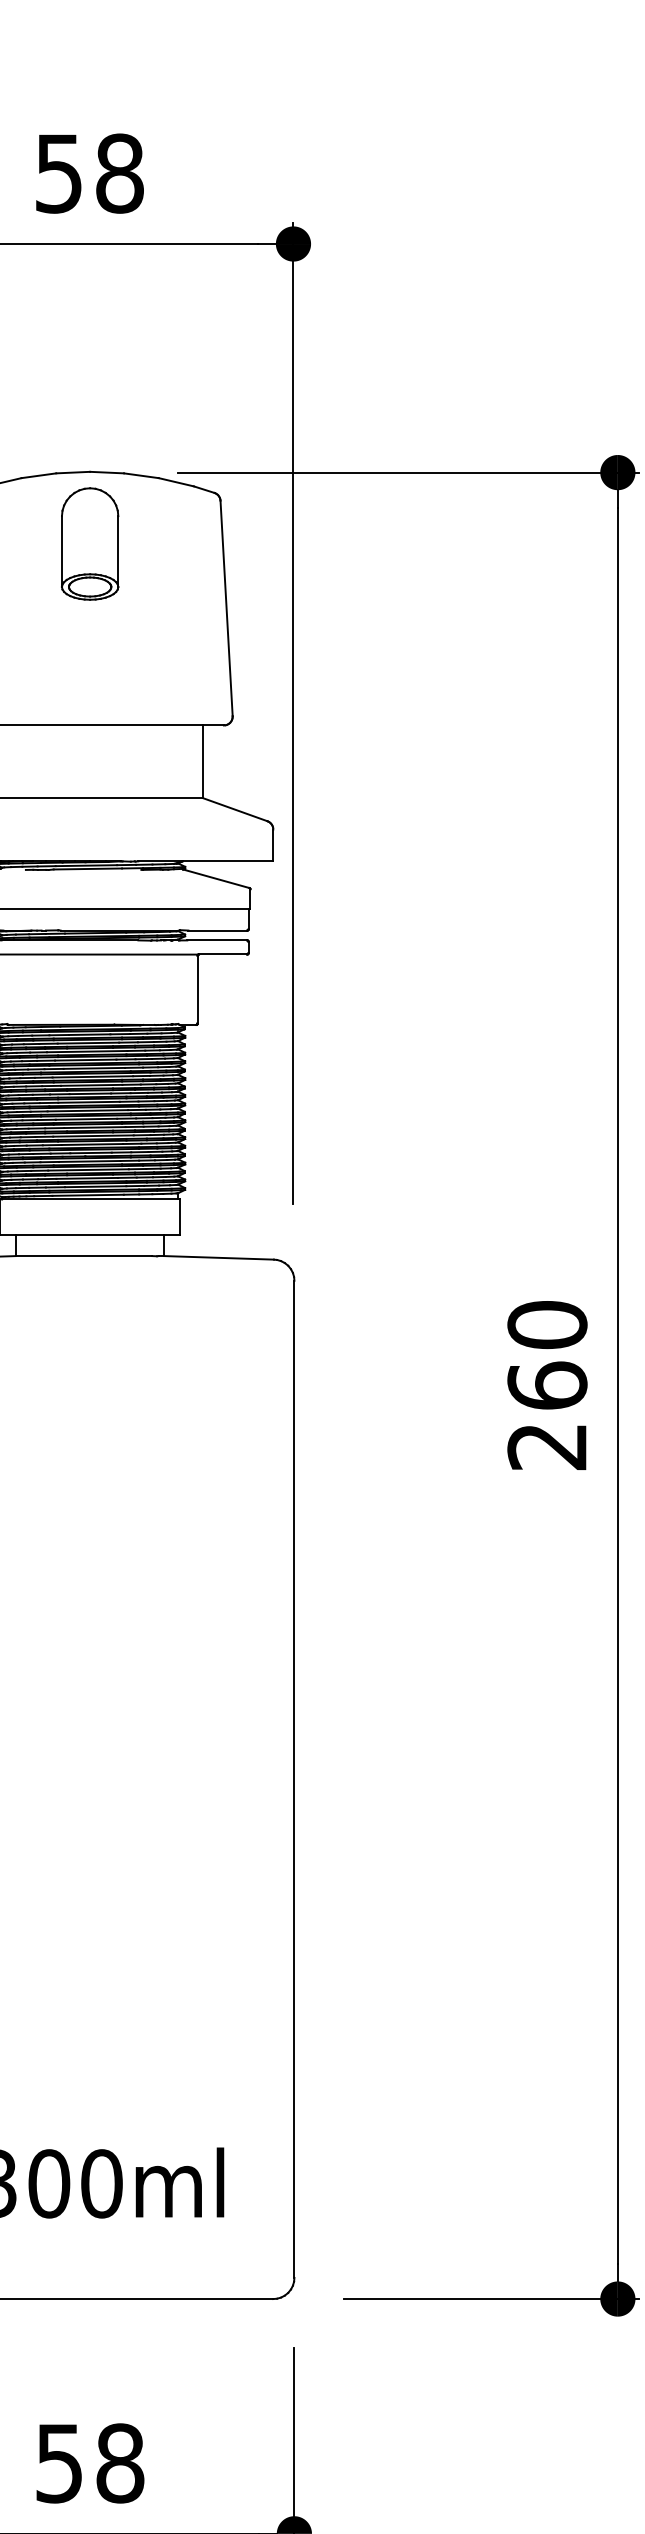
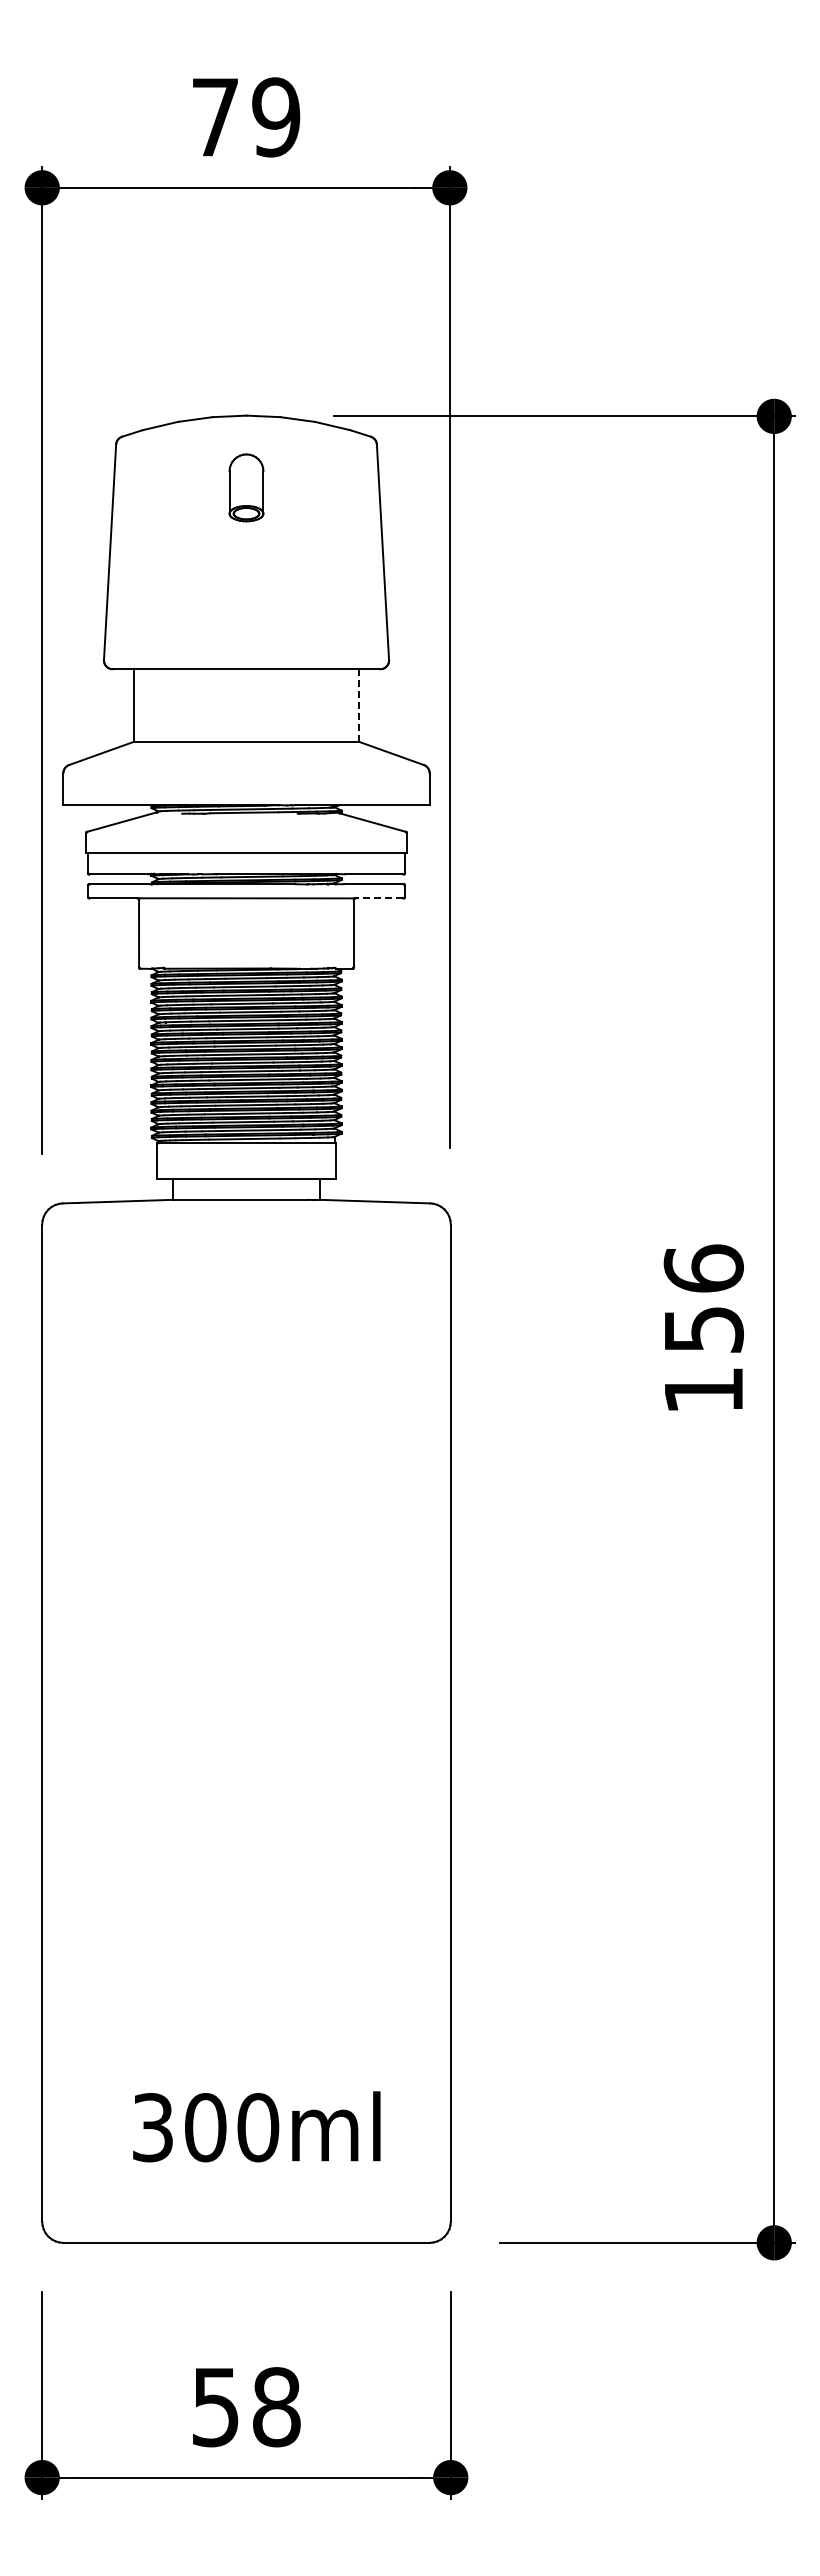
text: (90, 173) -> (246, 117), 58 -> 79
part: (90, 543) -> (246, 487), size x0.6
line: (203, 762) -> (359, 706), solid -> dashed
line: (223, 954) -> (379, 898), solid -> dashed
text: (547, 1384) -> (703, 1328), 260 -> 156

